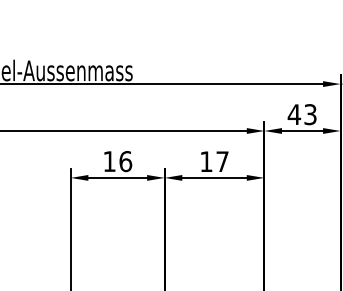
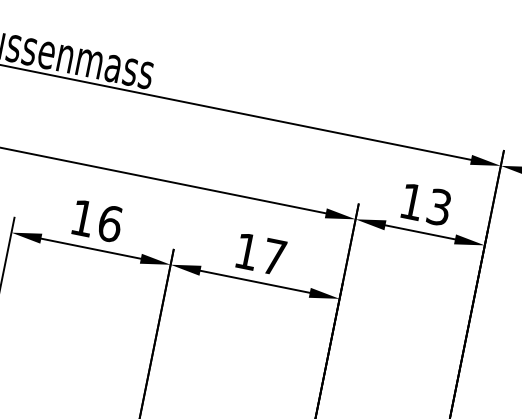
text: (294, 114) -> (412, 201), 43 -> 13

